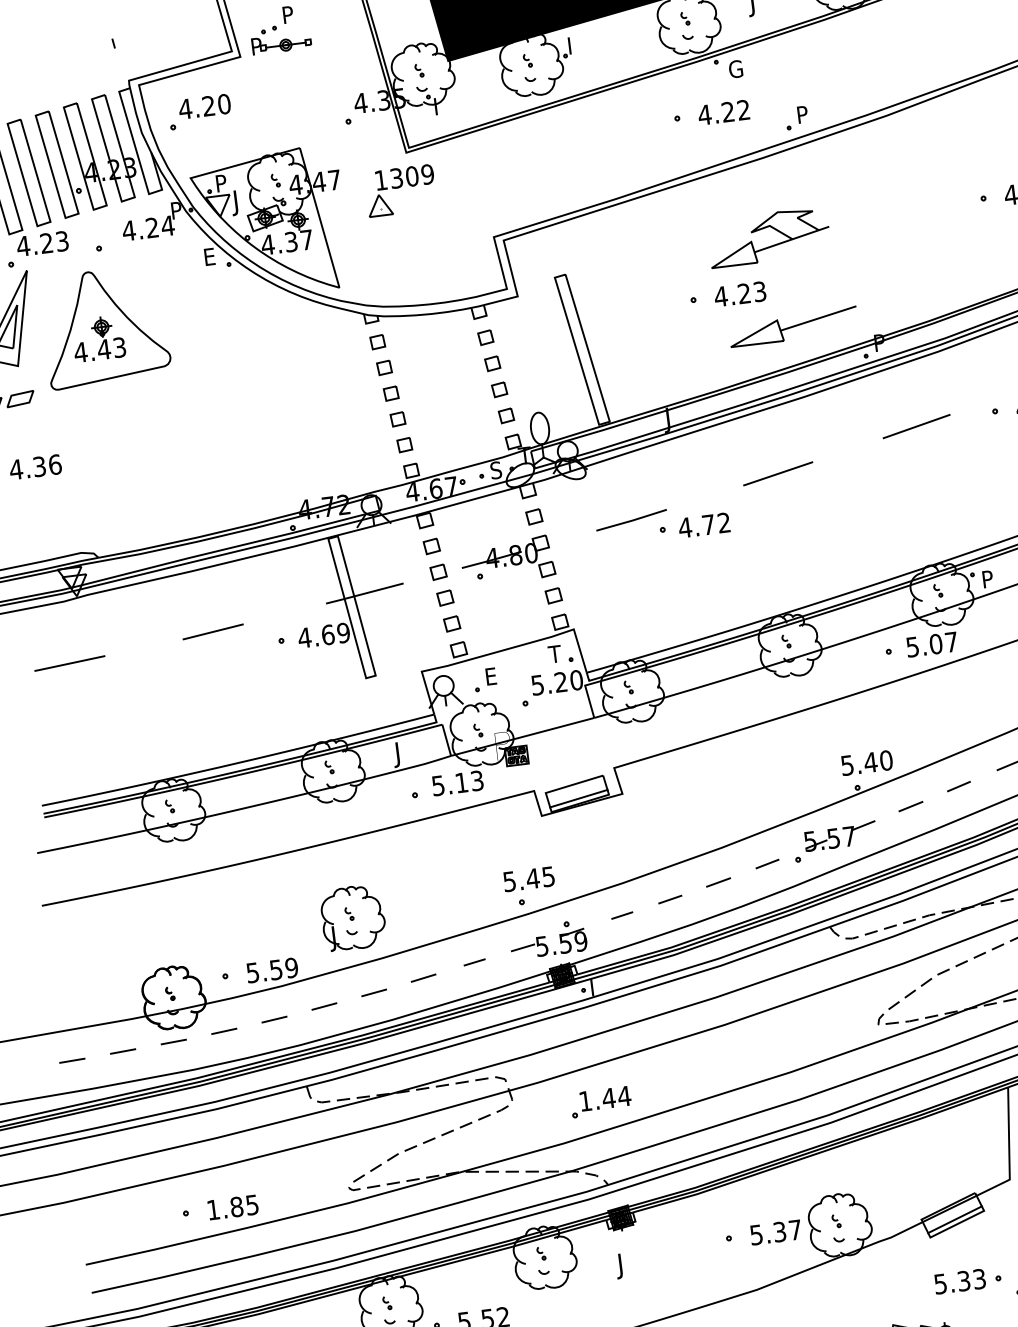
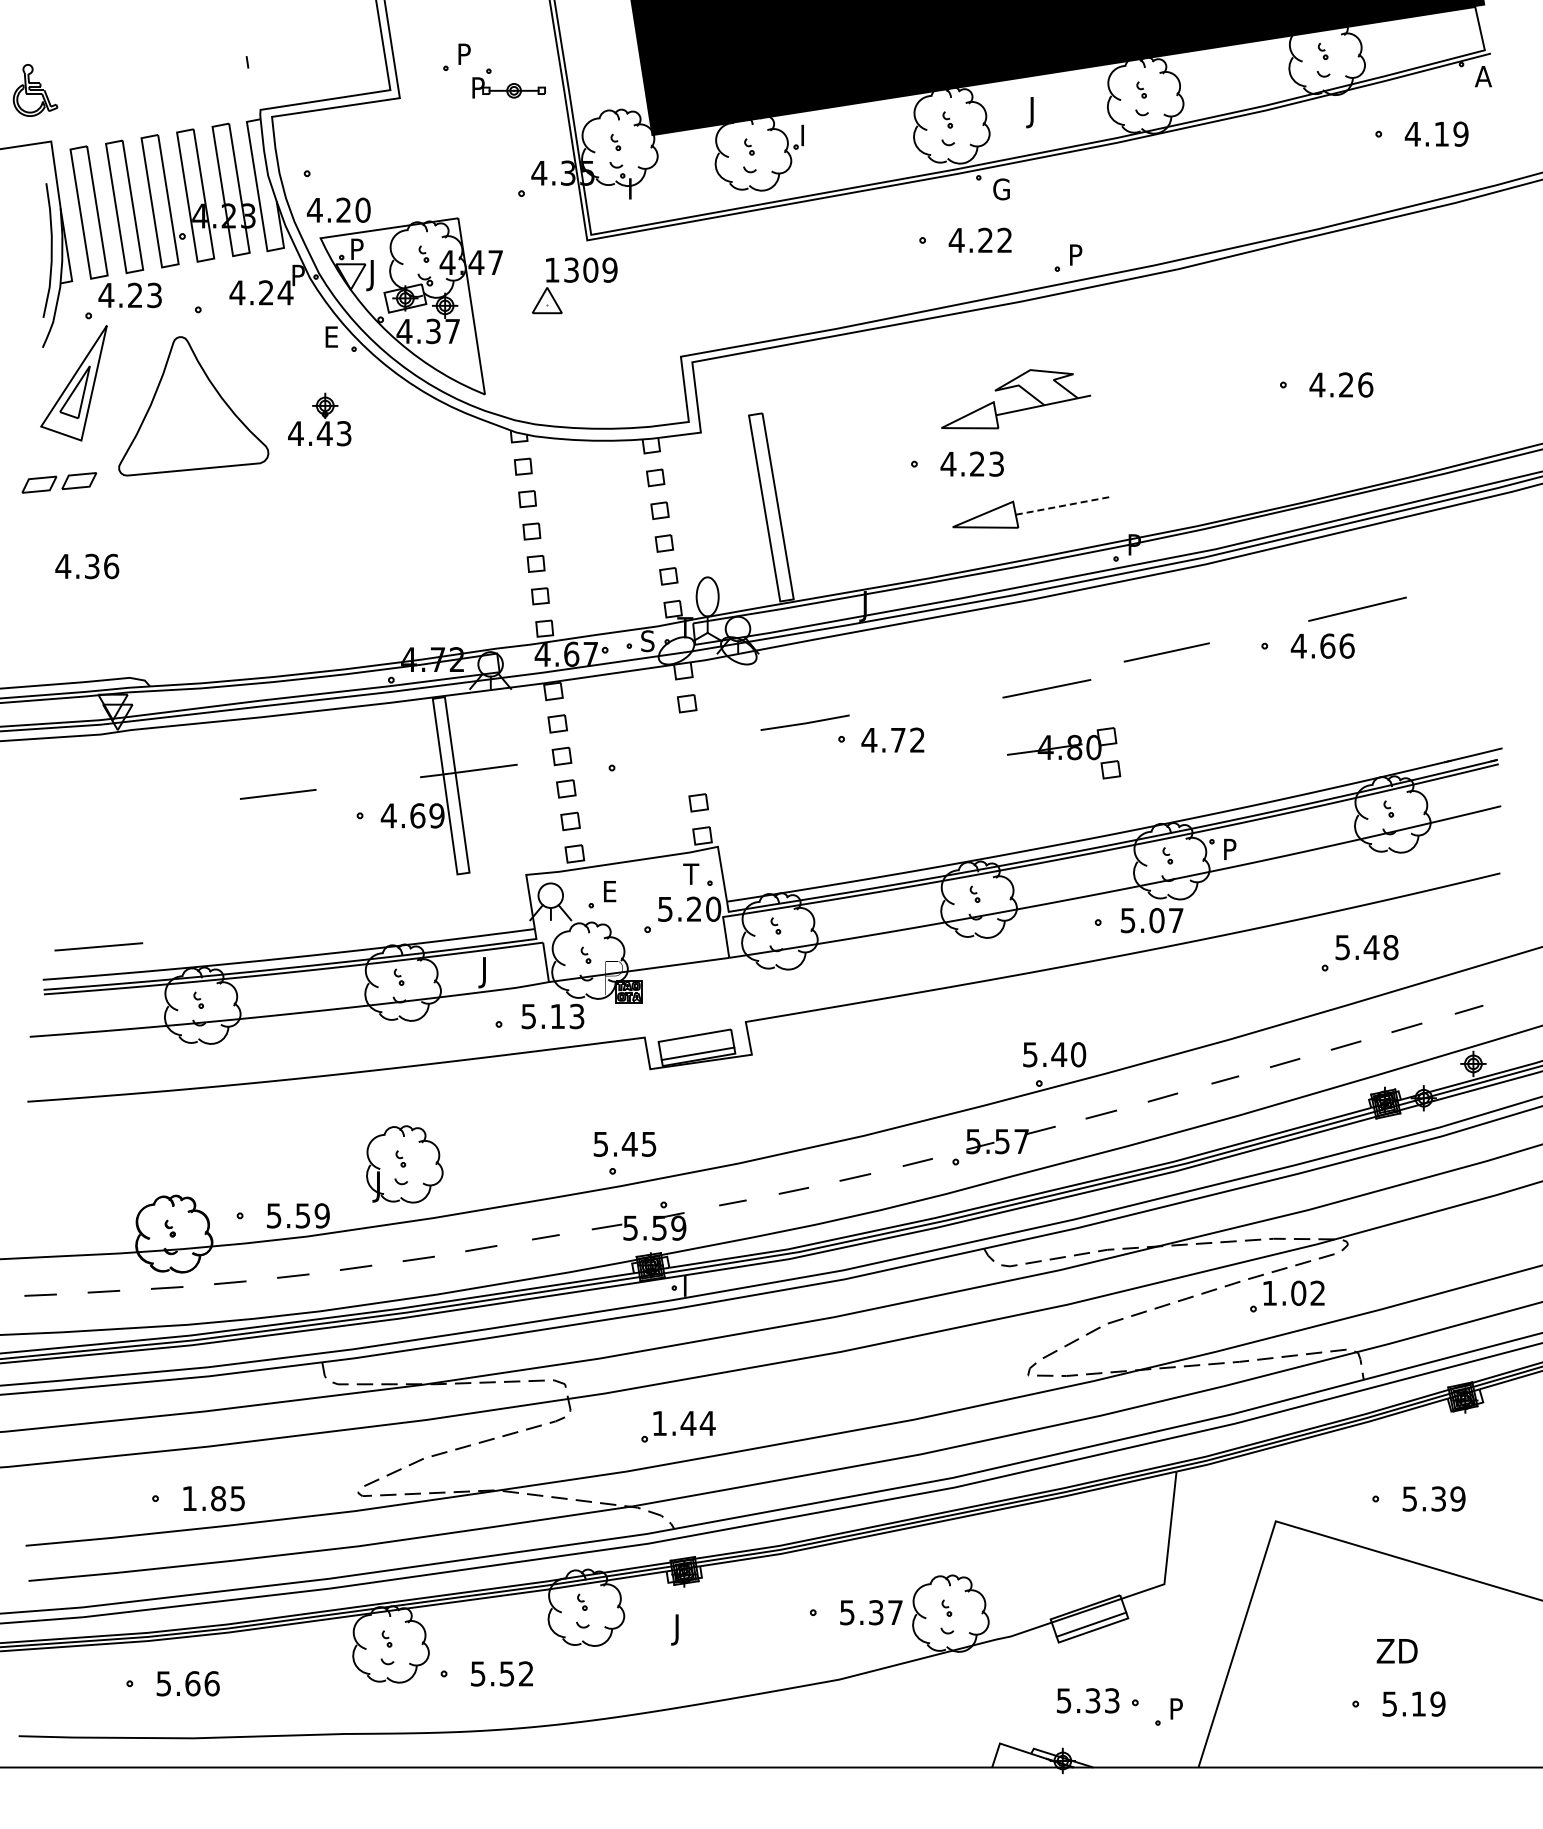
part: (280, 39) -> (508, 83), moved
text: (204, 106) -> (338, 209), moved
line: (818, 318) -> (1063, 505), solid -> dashed
part: (98, 338) -> (319, 419), moved
line: (777, 473) -> (1046, 688), moved
part: (508, 561) -> (1064, 753), moved
line: (69, 663) -> (98, 946), moved

